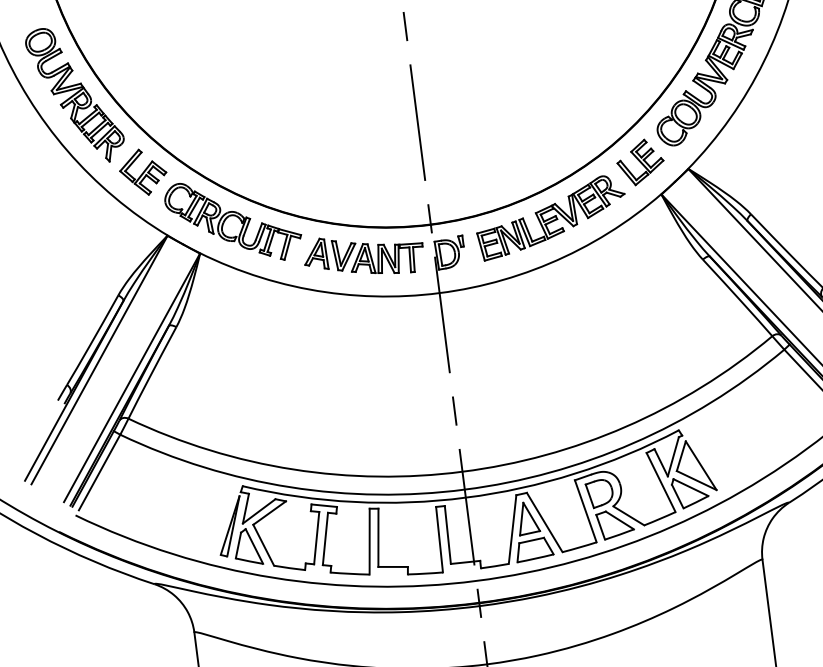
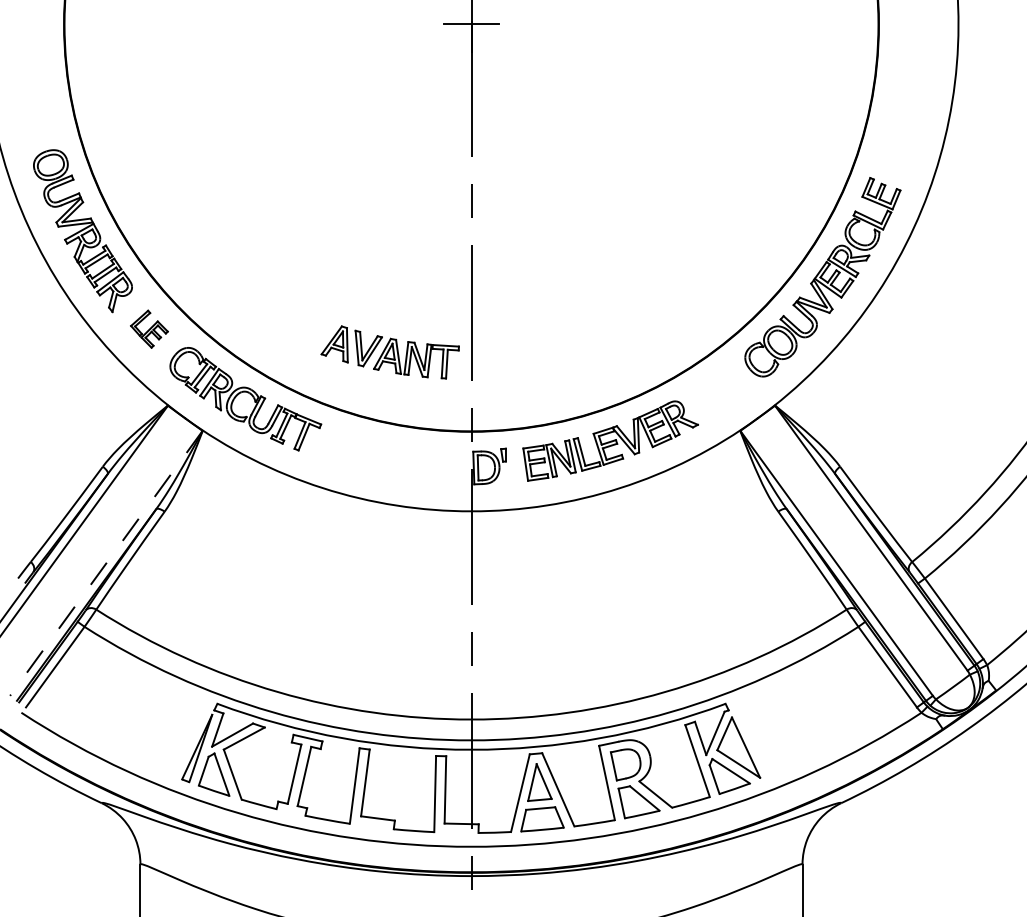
part: (640, 162) -> (720, 390), removed
part: (143, 171) -> (149, 328), size x0.7
part: (363, 255) -> (389, 352), moved
line: (132, 377) -> (106, 563), solid -> dashed

